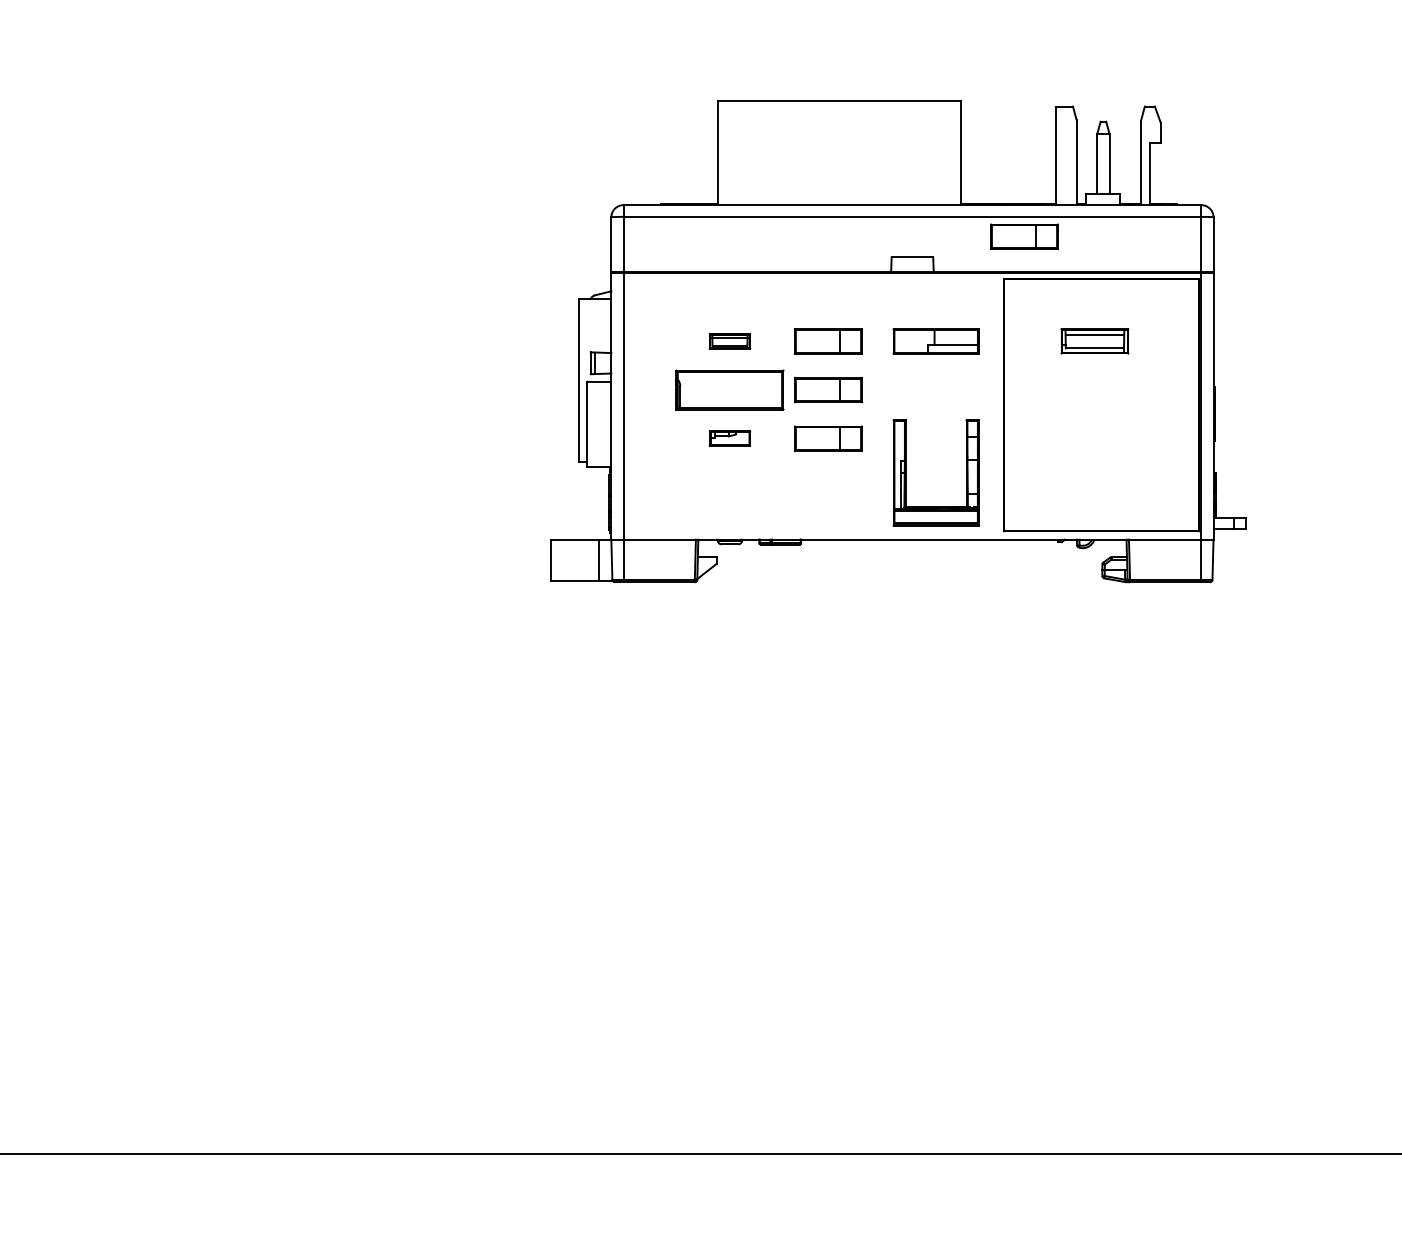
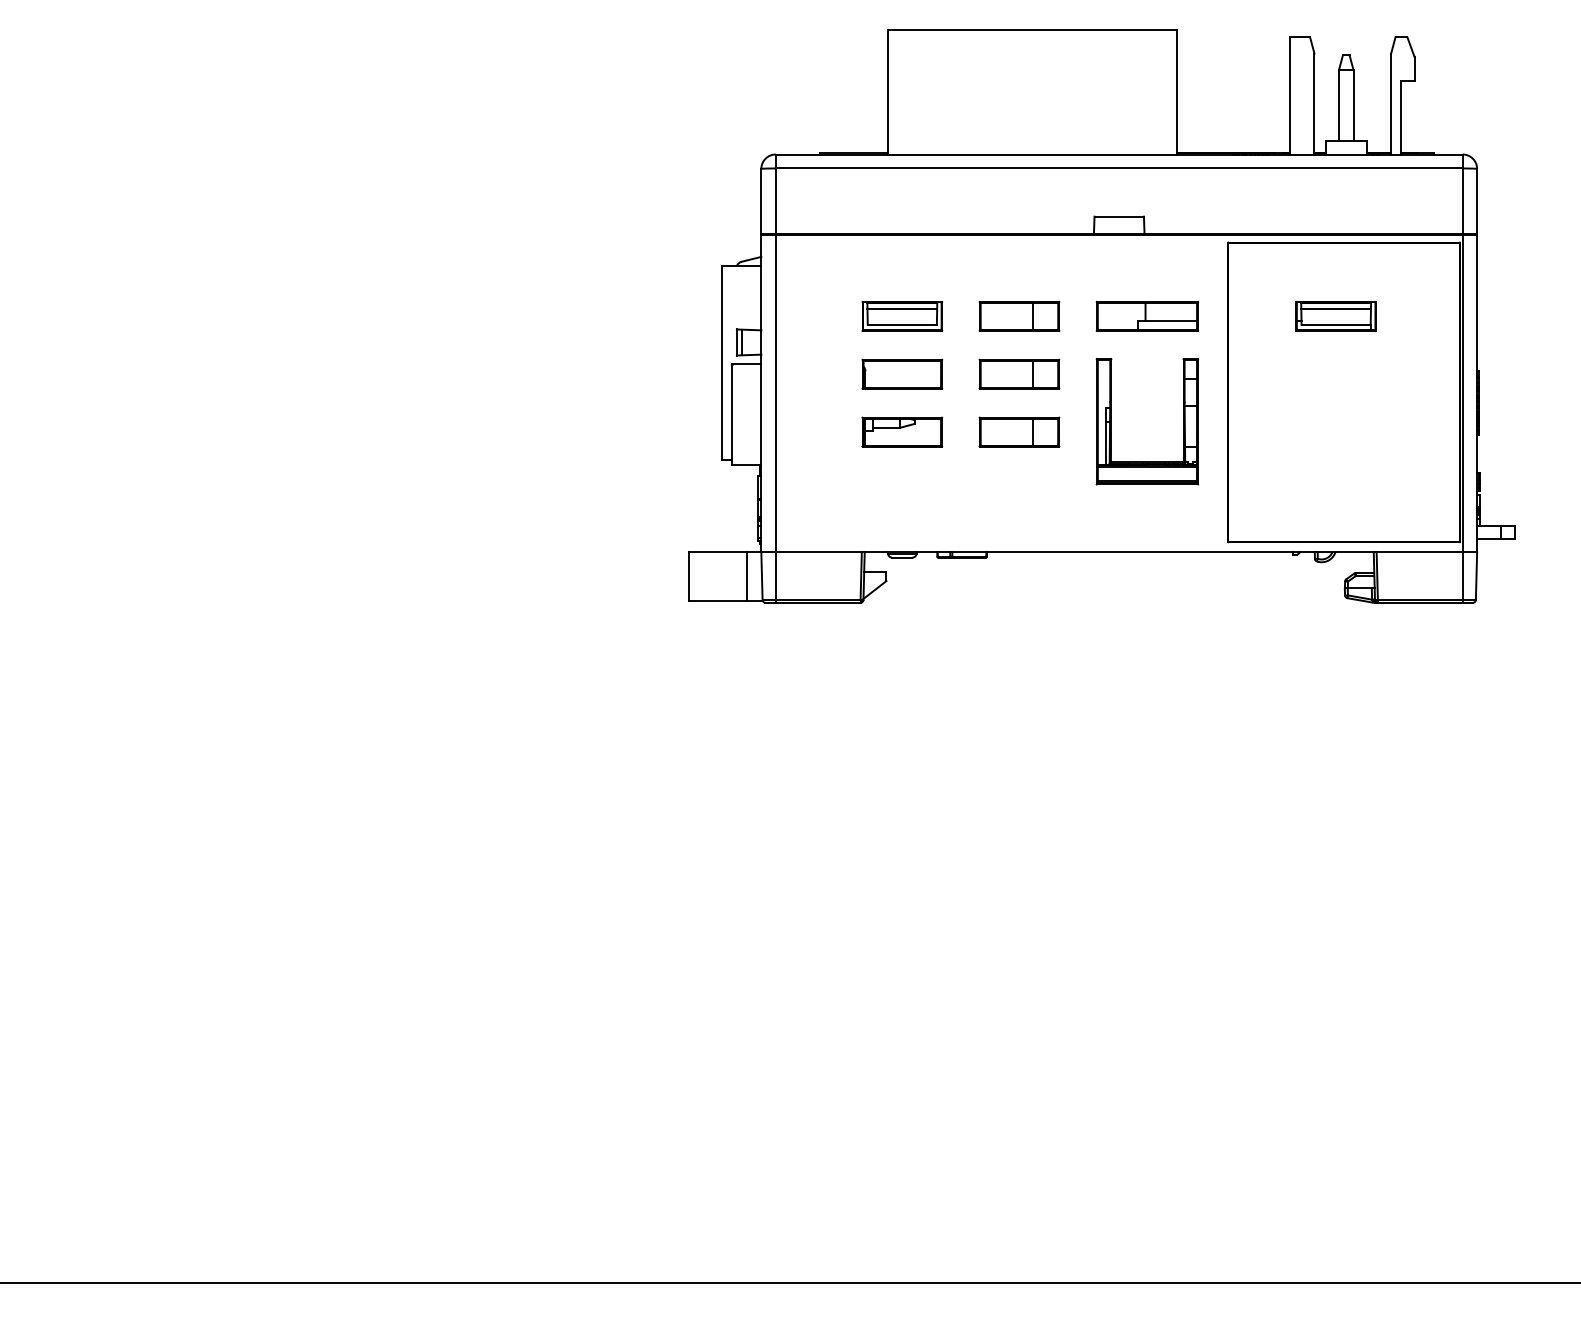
part: (1024, 236) -> (1252, 191), removed
part: (729, 341) -> (901, 316), size x1.67
part: (729, 389) -> (901, 373), size x0.62
part: (729, 438) -> (901, 431), size x1.67
part: (906, 472) -> (1112, 421), moved

